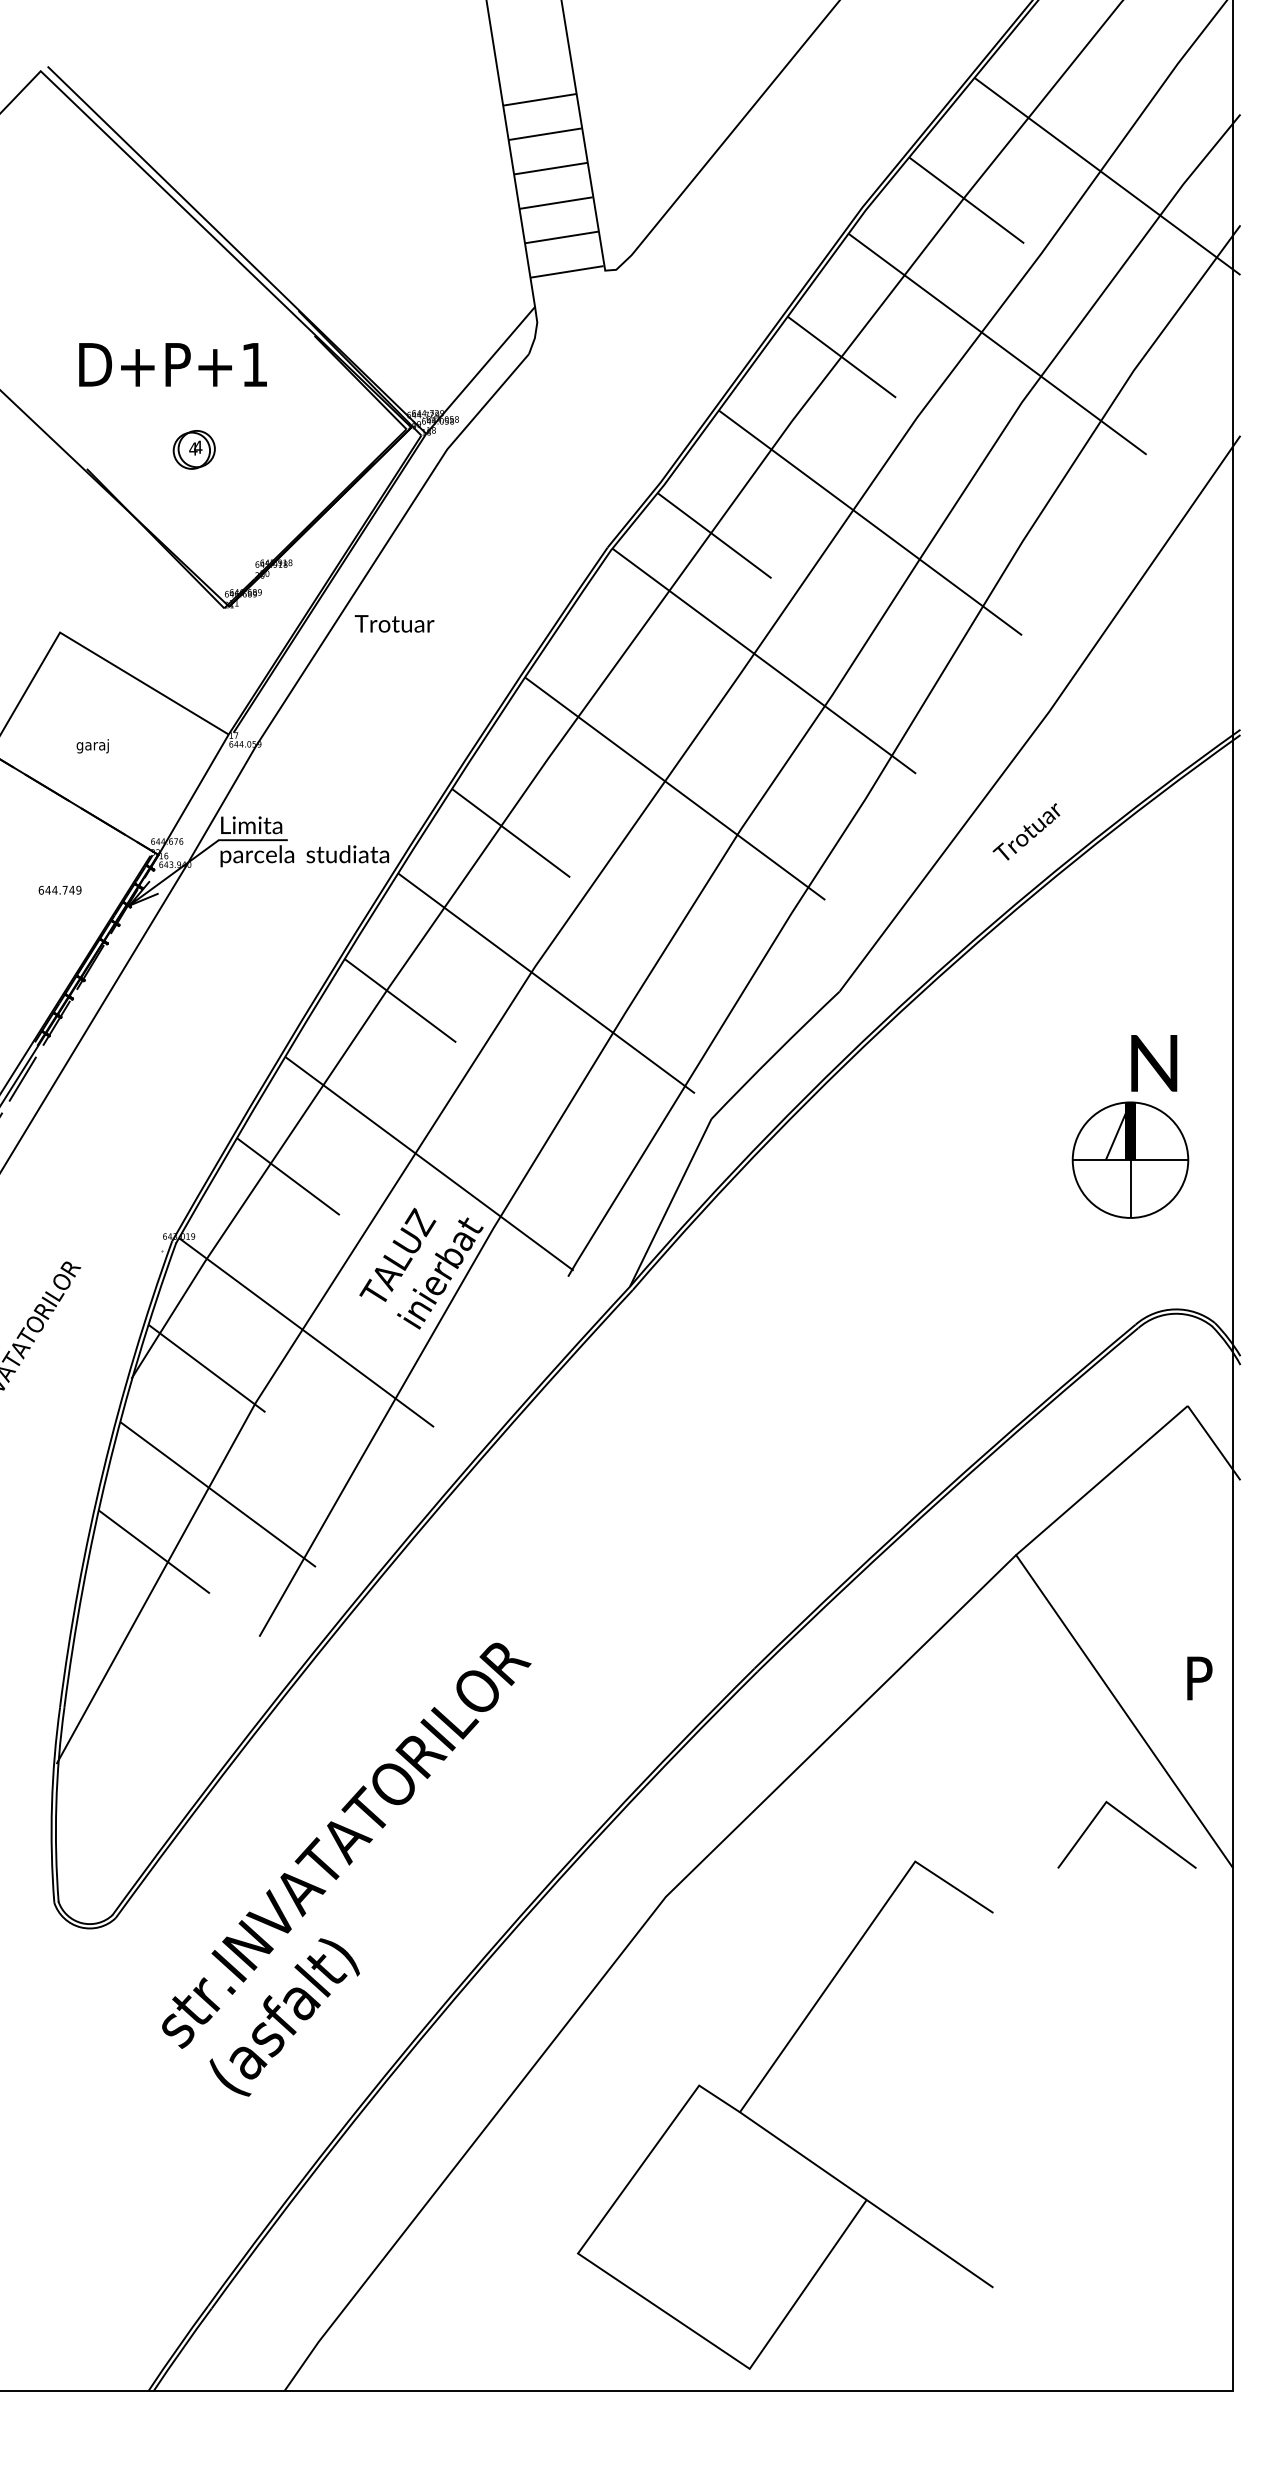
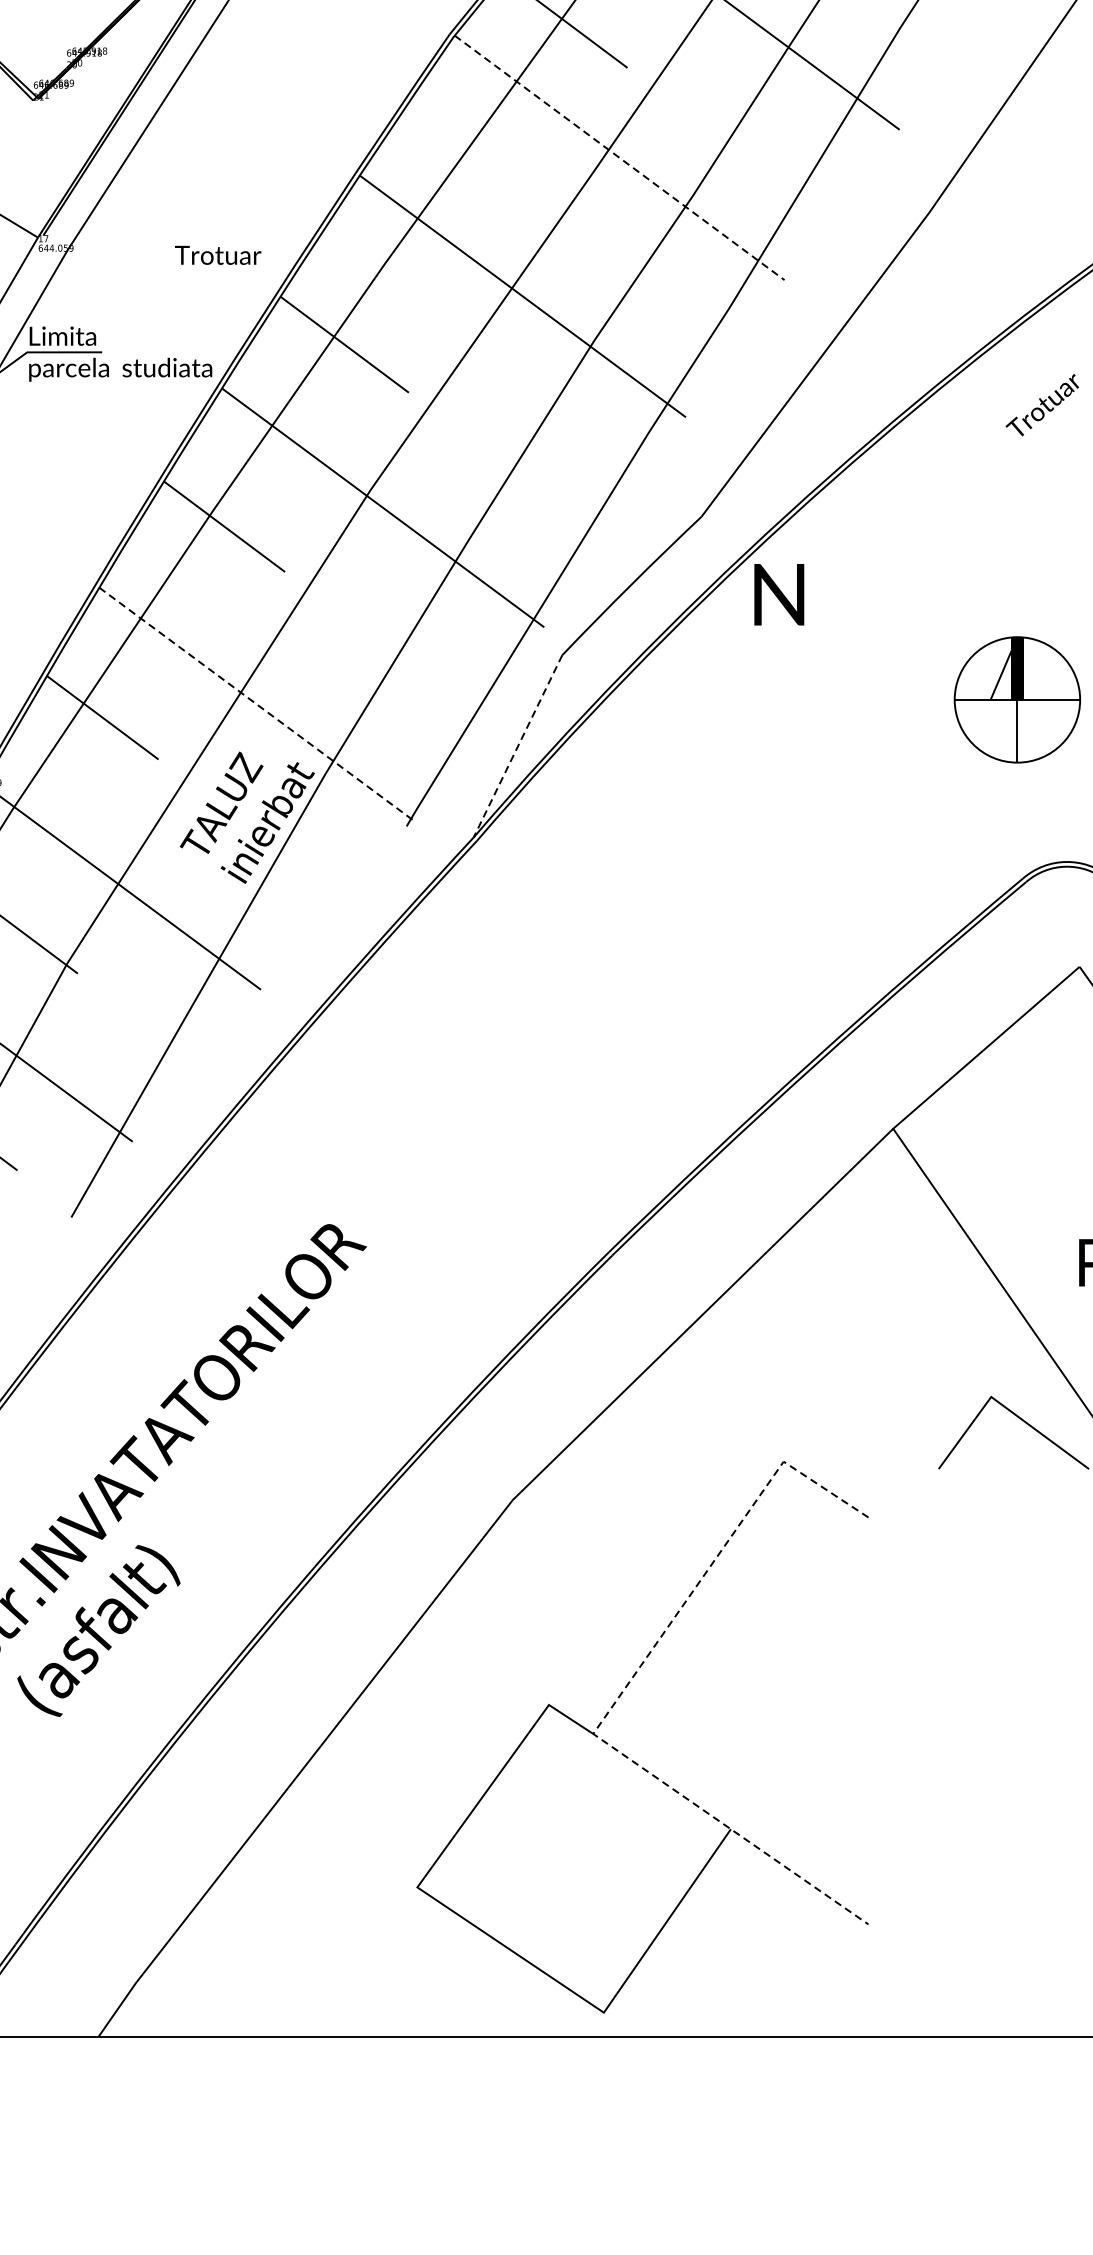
text: (394, 623) -> (218, 254), moved
line: (764, 661) -> (619, 158), solid -> dashed
text: (1026, 831) -> (1042, 404), moved
text: (1154, 1063) -> (779, 594), moved
line: (429, 1163) -> (256, 703), solid -> dashed
line: (670, 1203) -> (517, 746), solid -> dashed
line: (765, 2075) -> (621, 1694), solid -> dashed

